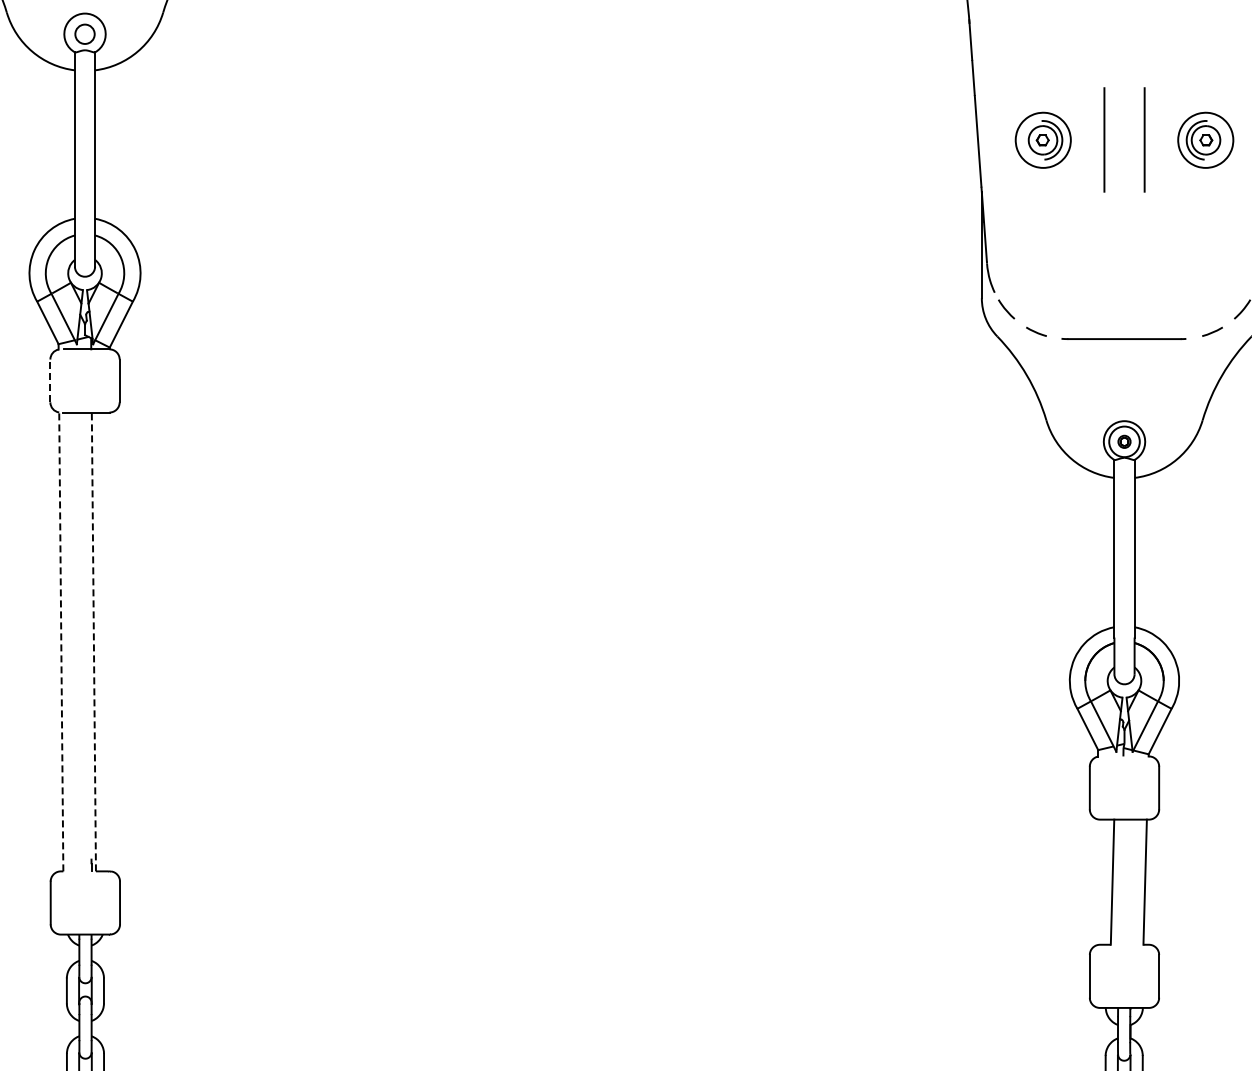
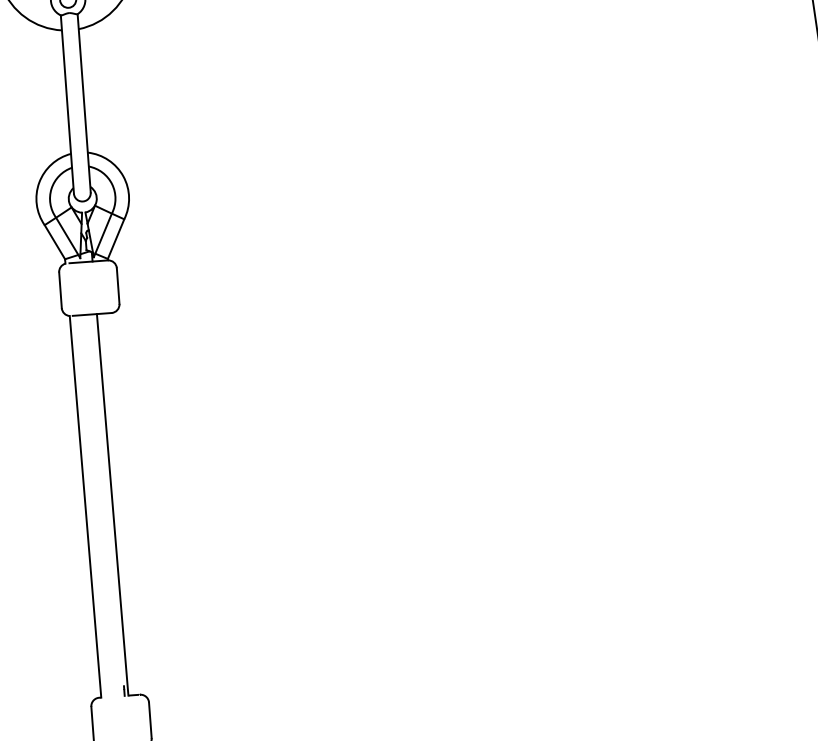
line: (50, 380) -> (60, 289), dashed -> solid
line: (61, 641) -> (85, 506), dashed -> solid
line: (93, 641) -> (112, 504), dashed -> solid

